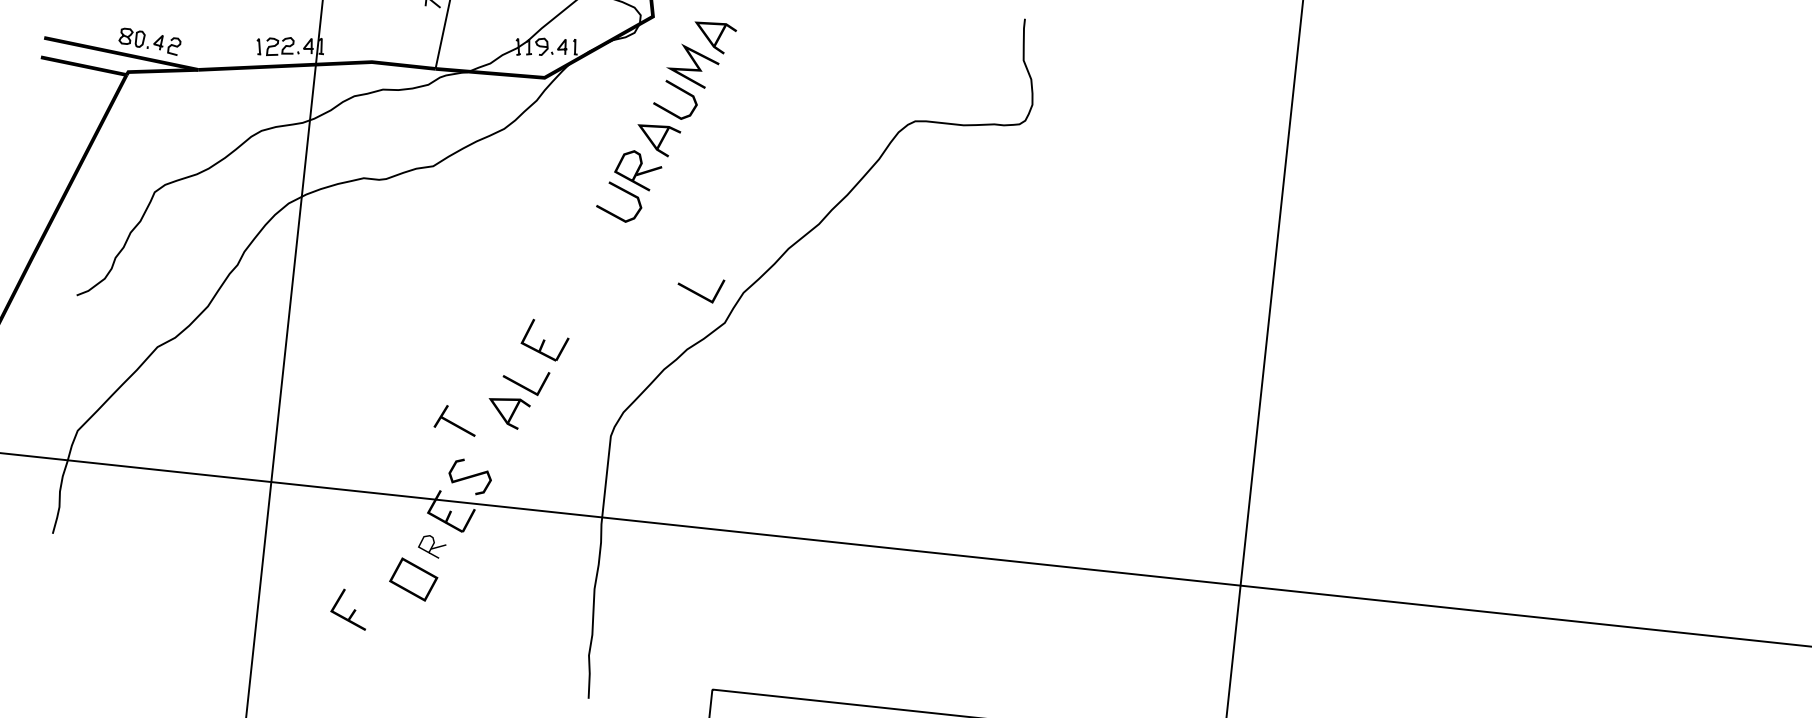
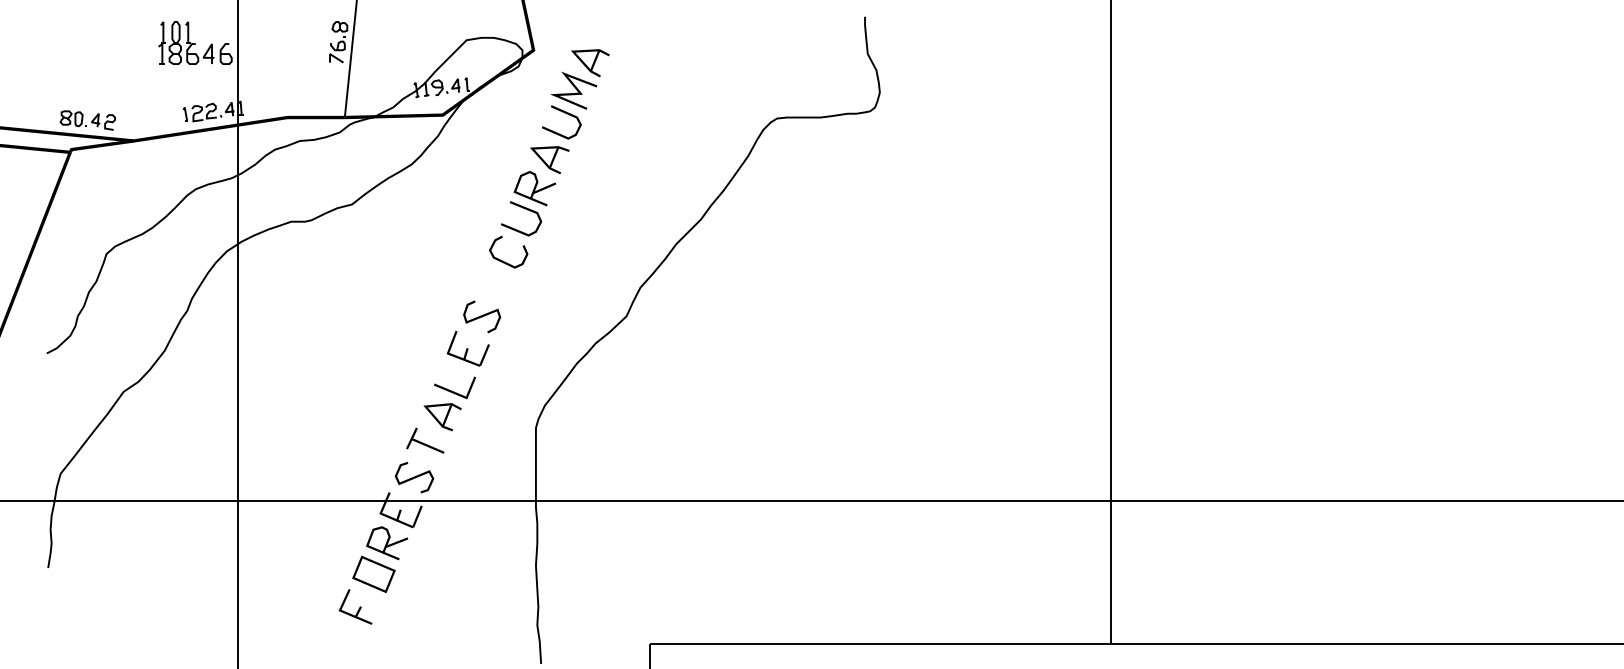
curve: (596, 247) -> (505, 261), added
line: (699, 293) -> (601, 292), removed
curve: (564, 306) -> (482, 316), added
part: (456, 420) -> (425, 440), moved
part: (432, 546) -> (387, 543), size x1.67
part: (349, 608) -> (355, 606), moved

